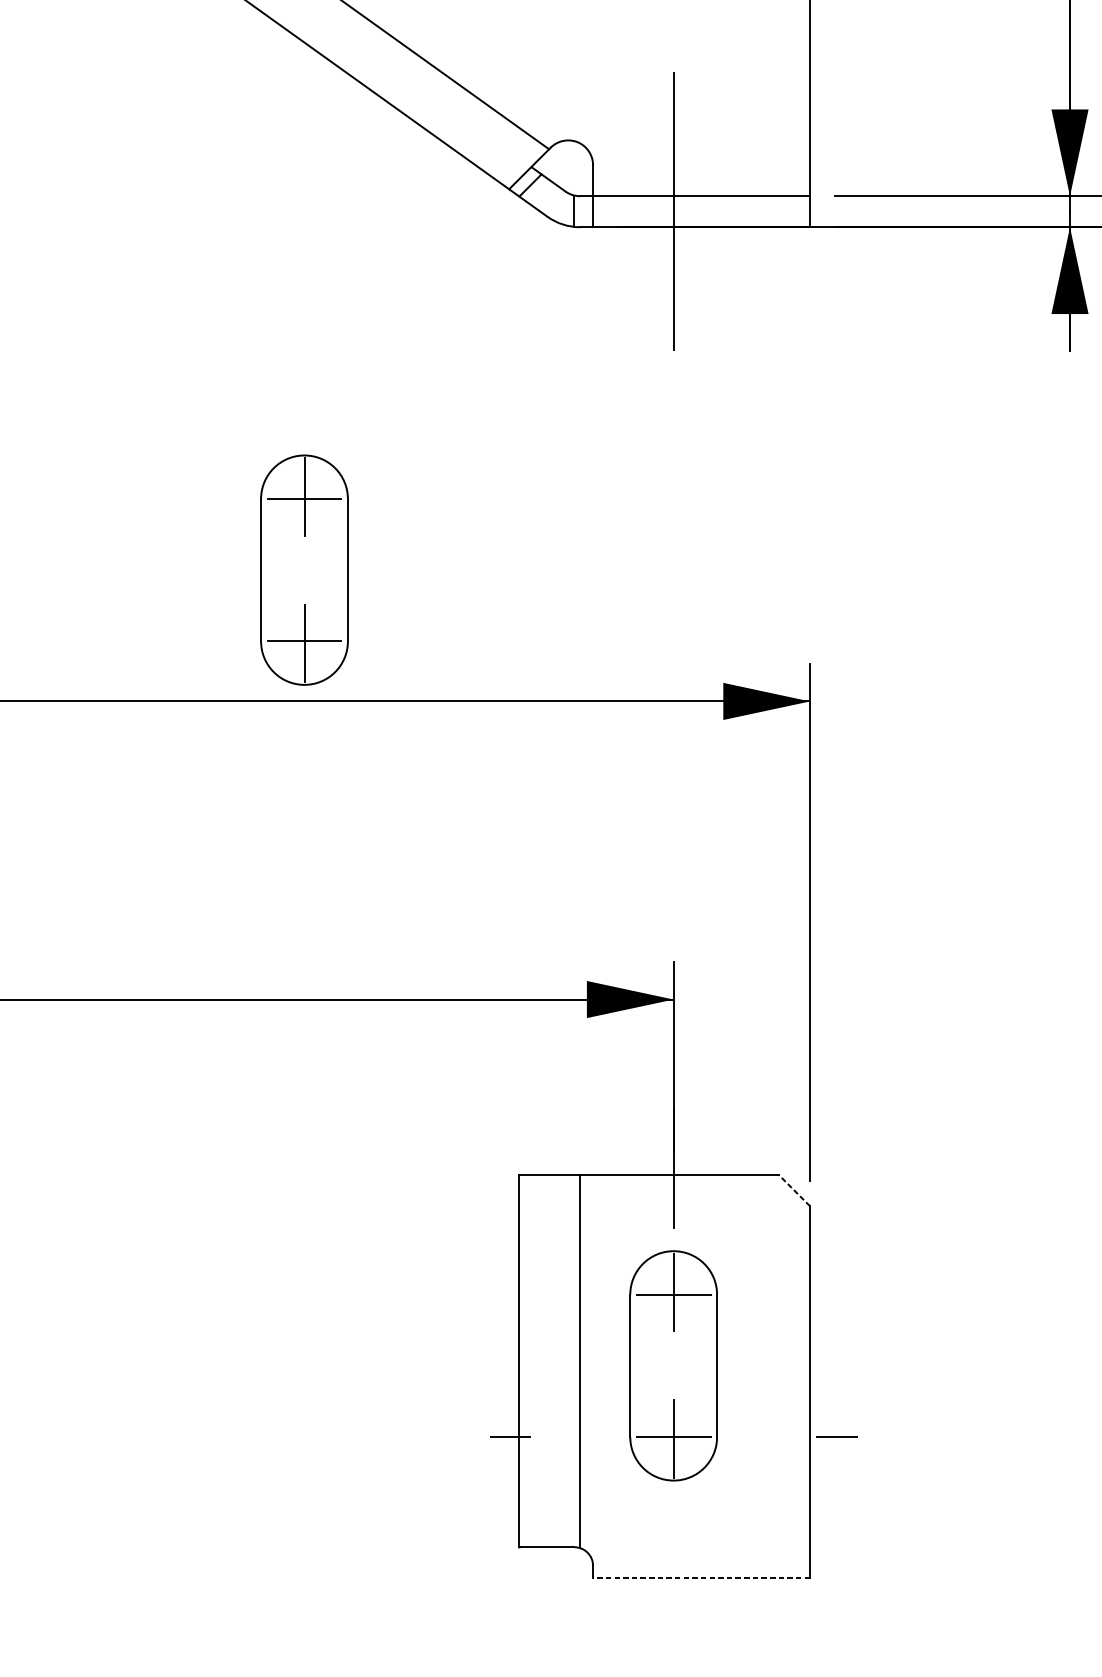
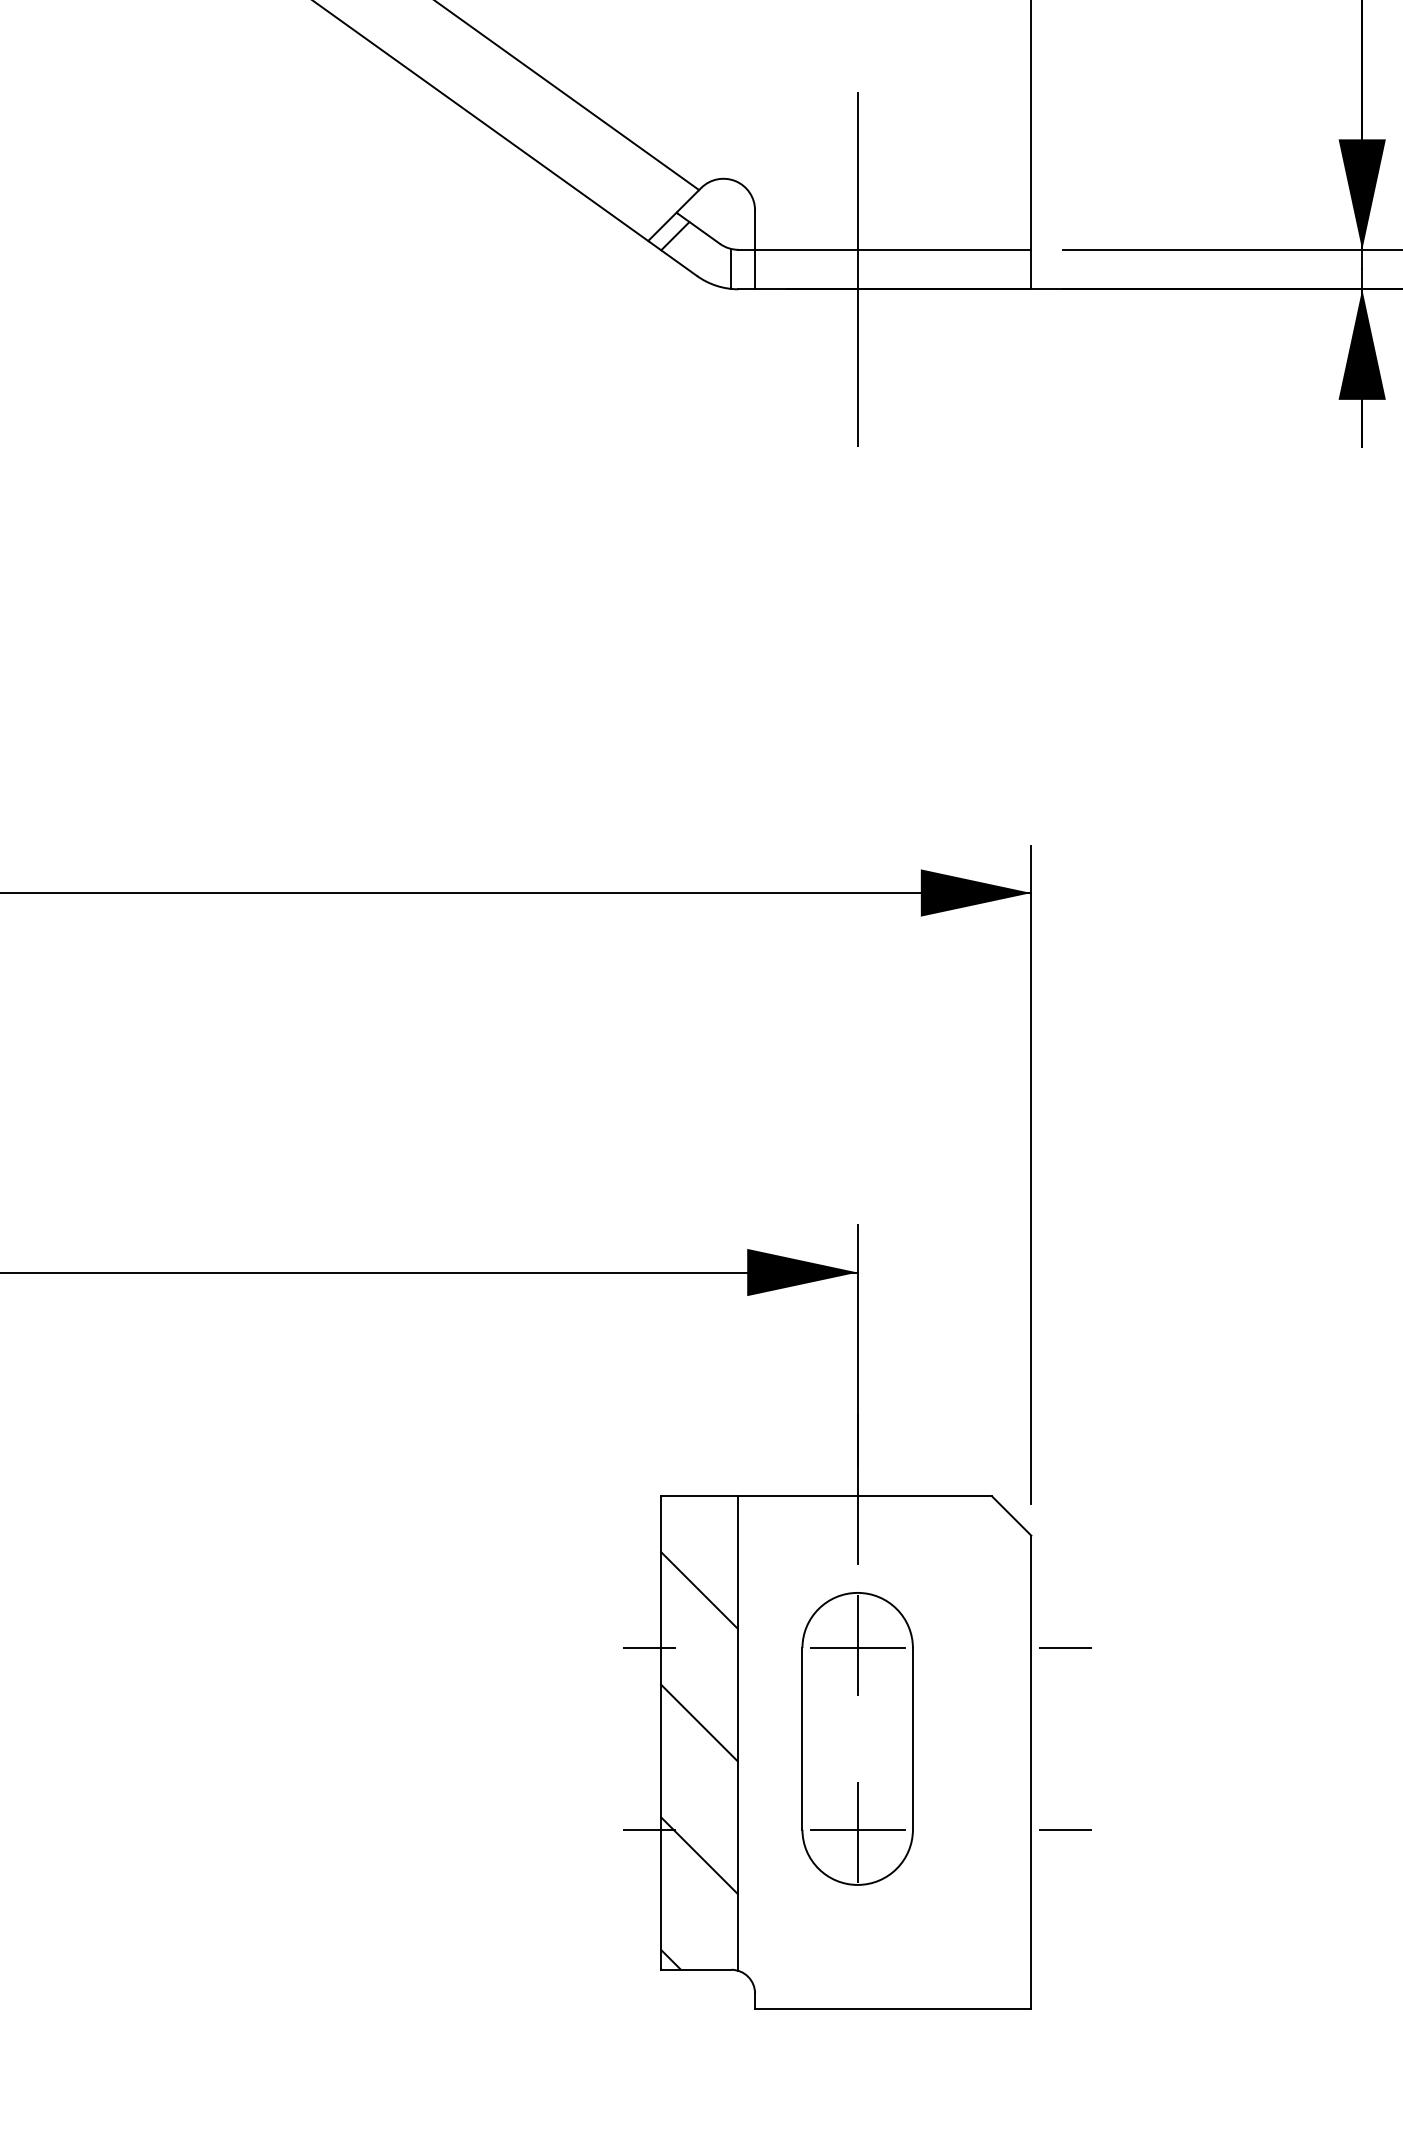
part: (304, 569) -> (387, 725), removed
line: (794, 1190) -> (1011, 1515), dashed -> solid
line: (510, 1294) -> (649, 1648), added
line: (836, 1294) -> (1065, 1647), added
hatch: (549, 1360) -> (699, 1732), added
line: (701, 1578) -> (892, 2009), dashed -> solid

